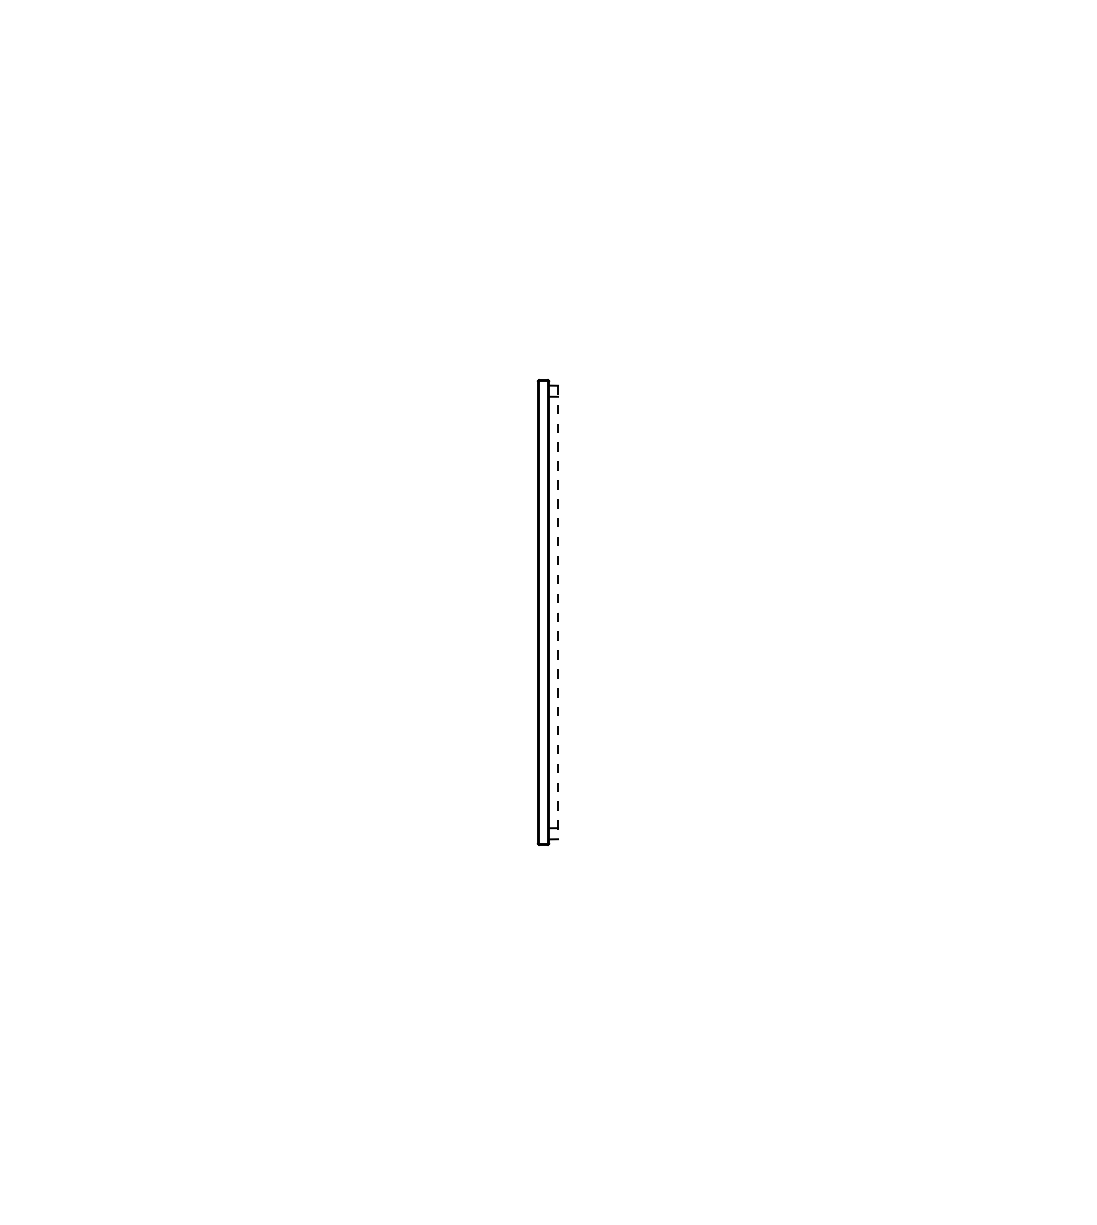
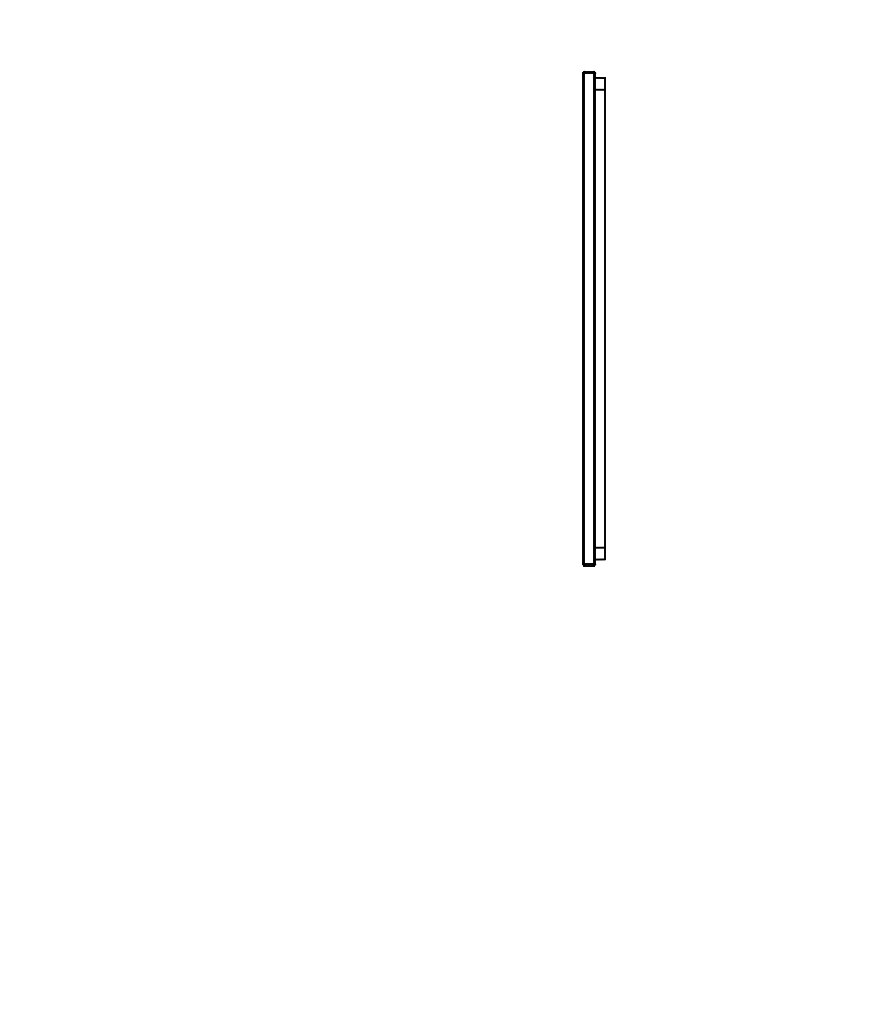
line: (558, 612) -> (605, 318), dashed -> solid

